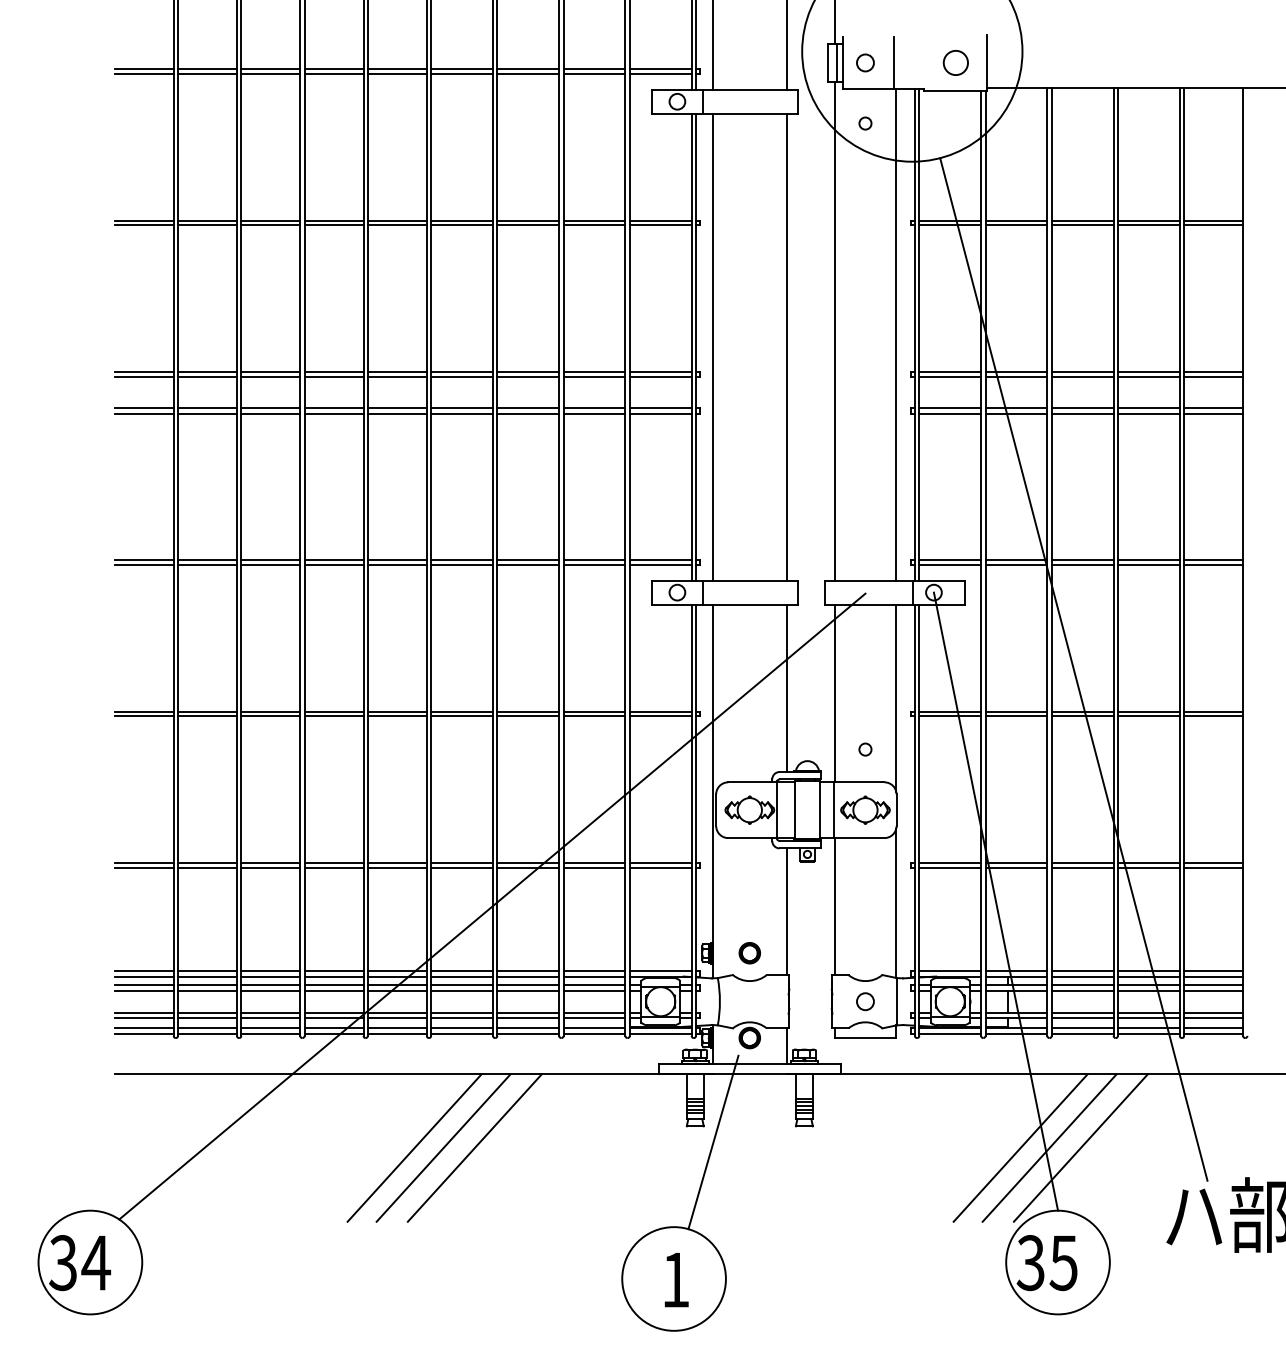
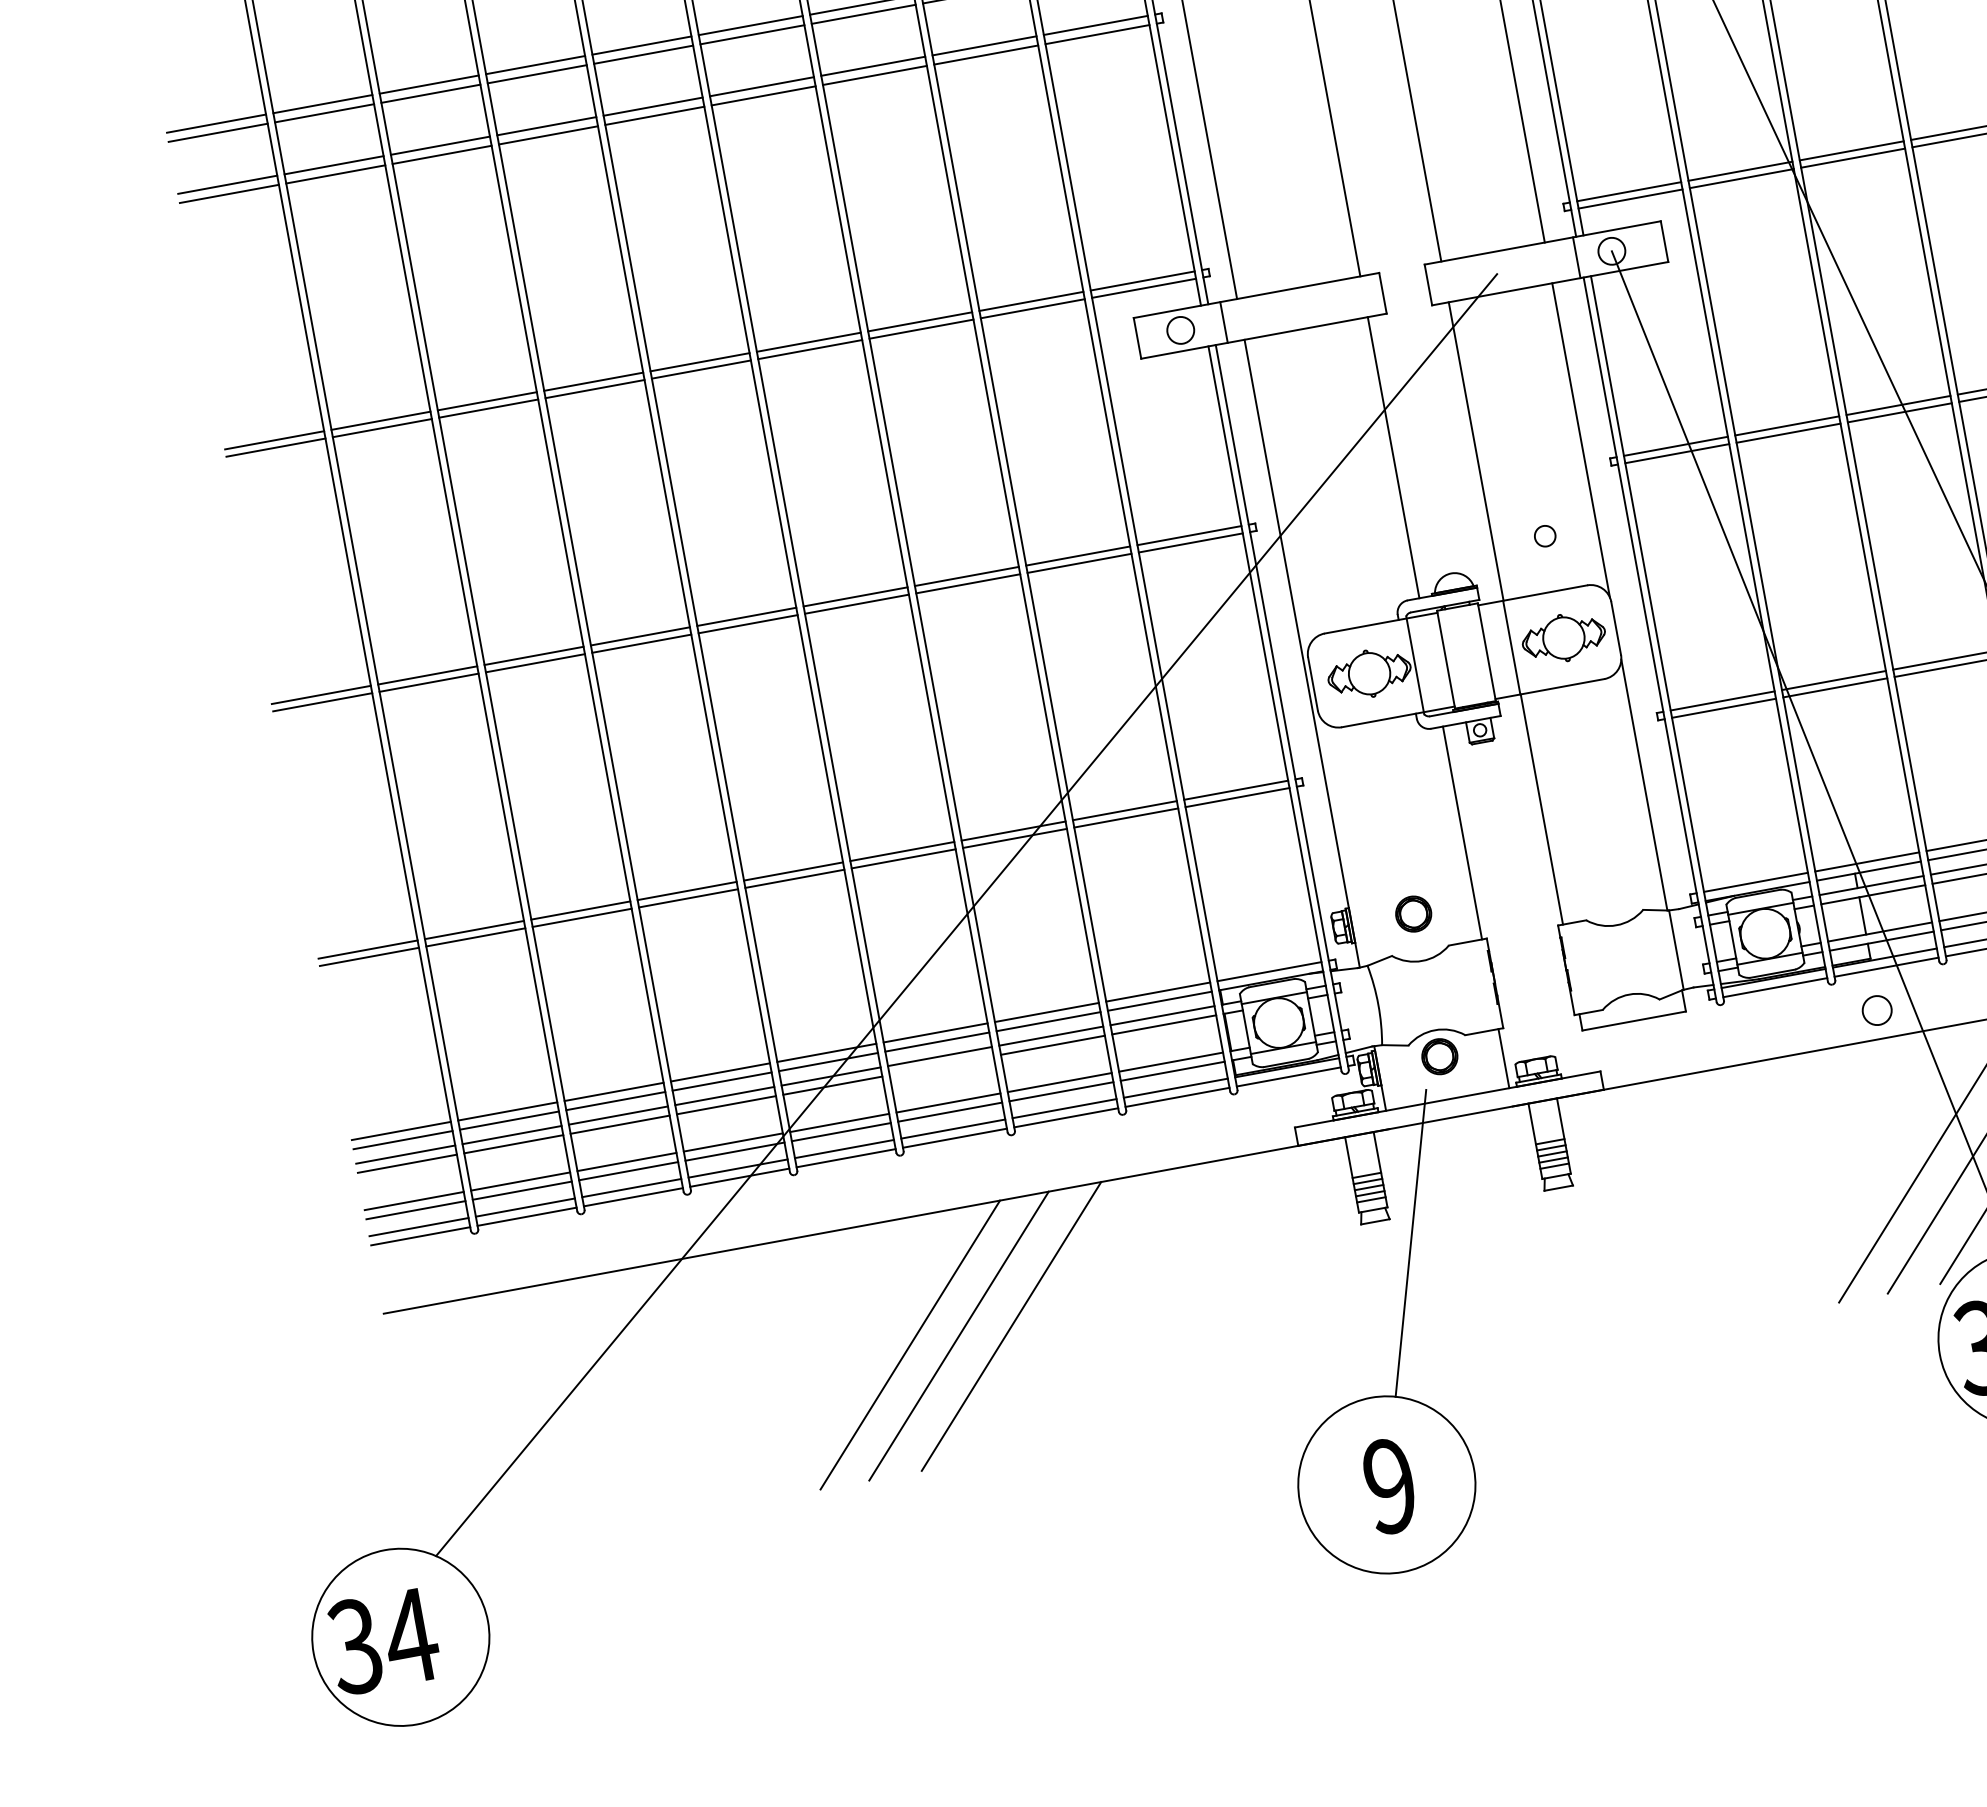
line: (462, 990) -> (942, 1065), removed
circle: (865, 1001) -> (1877, 1010), moved
text: (675, 1280) -> (1389, 1487), 1 -> 9

